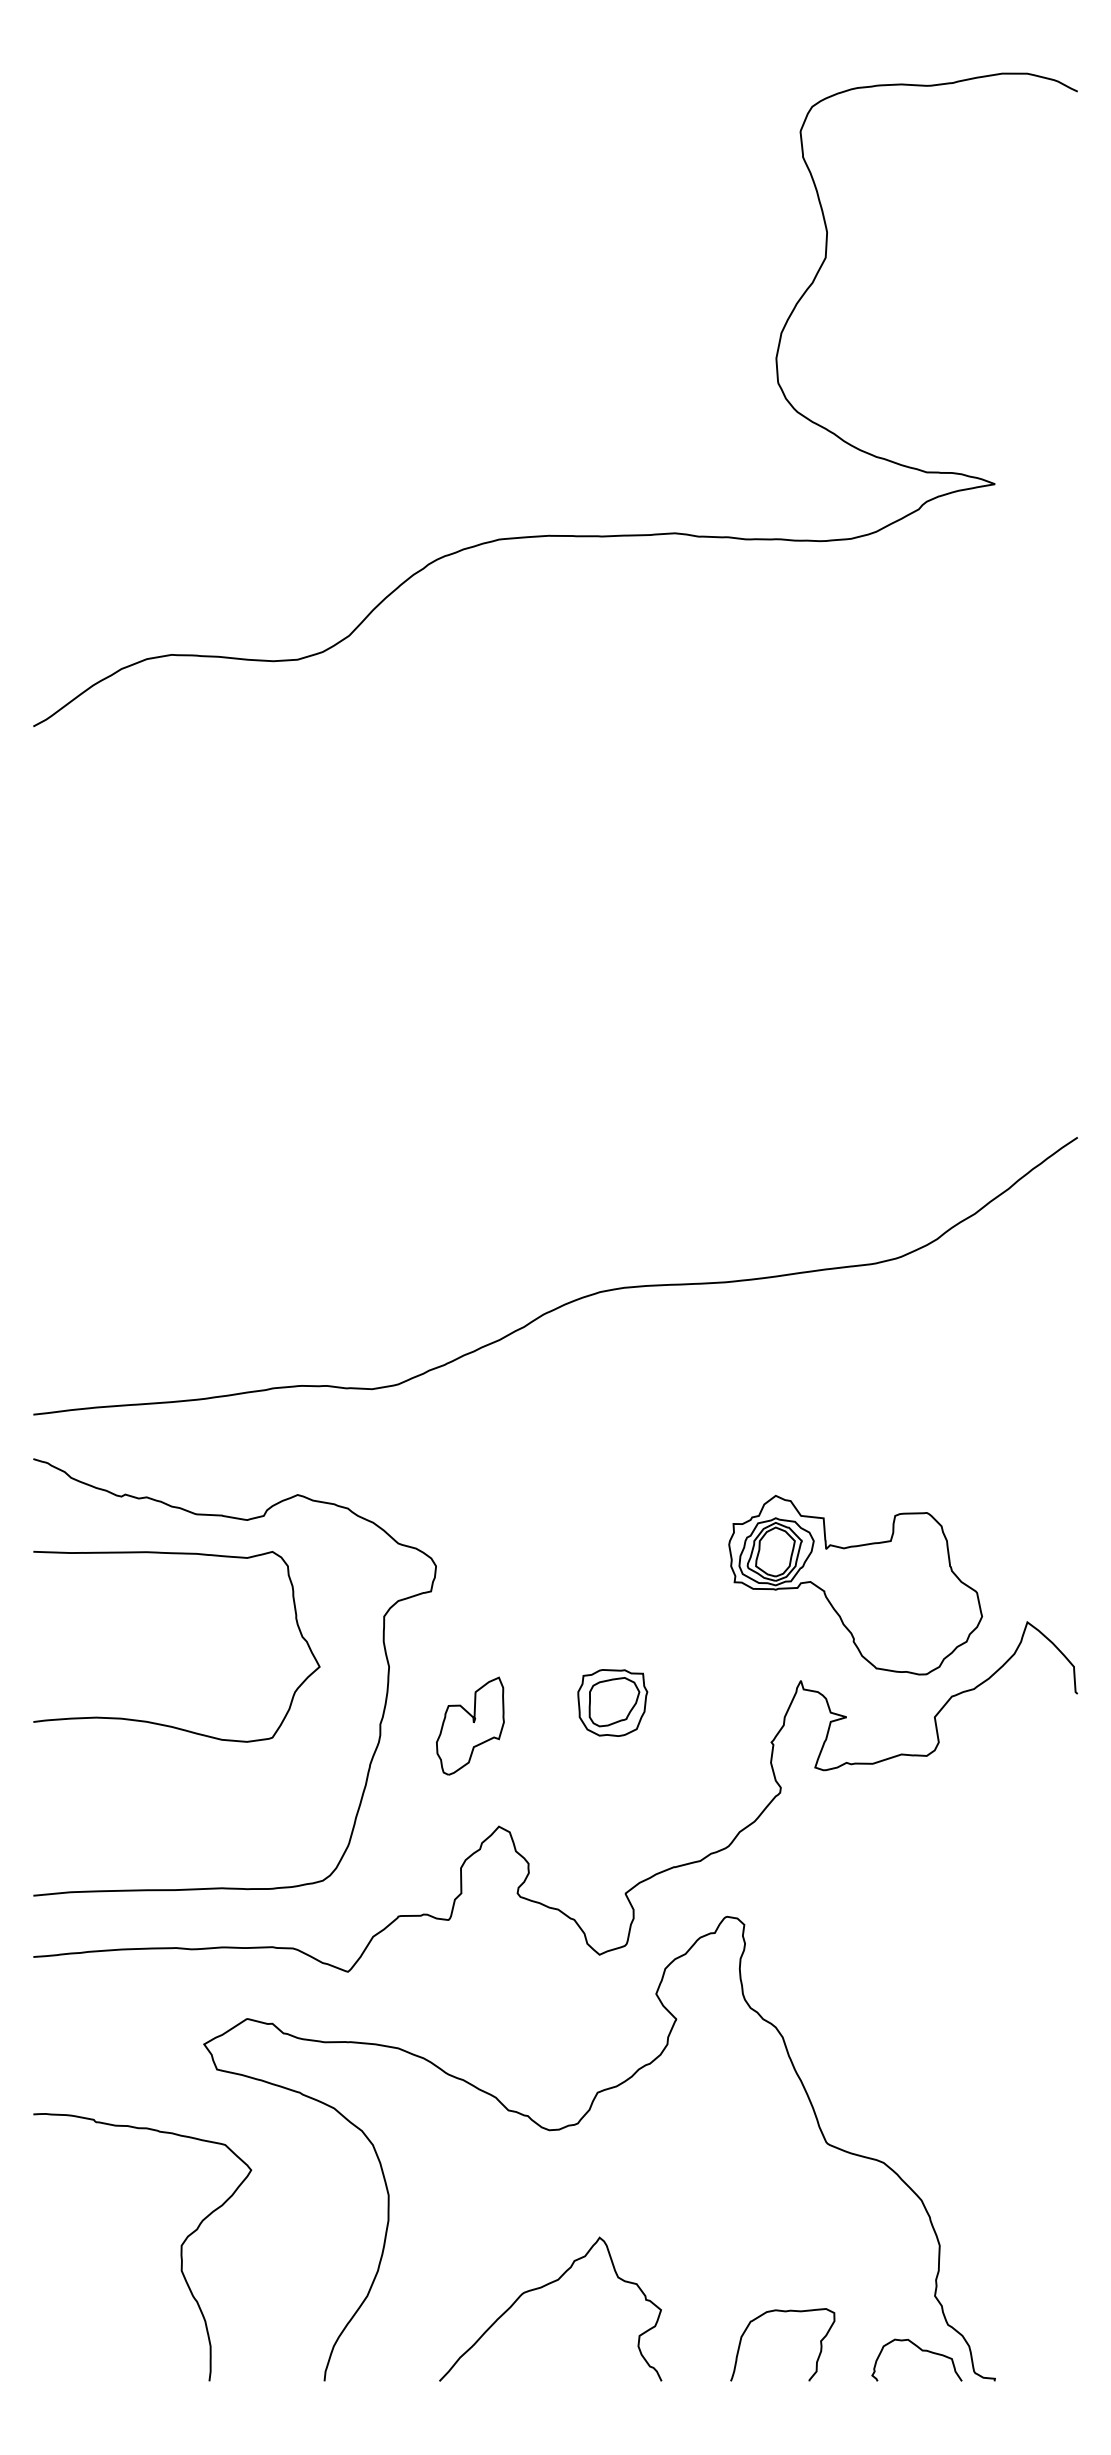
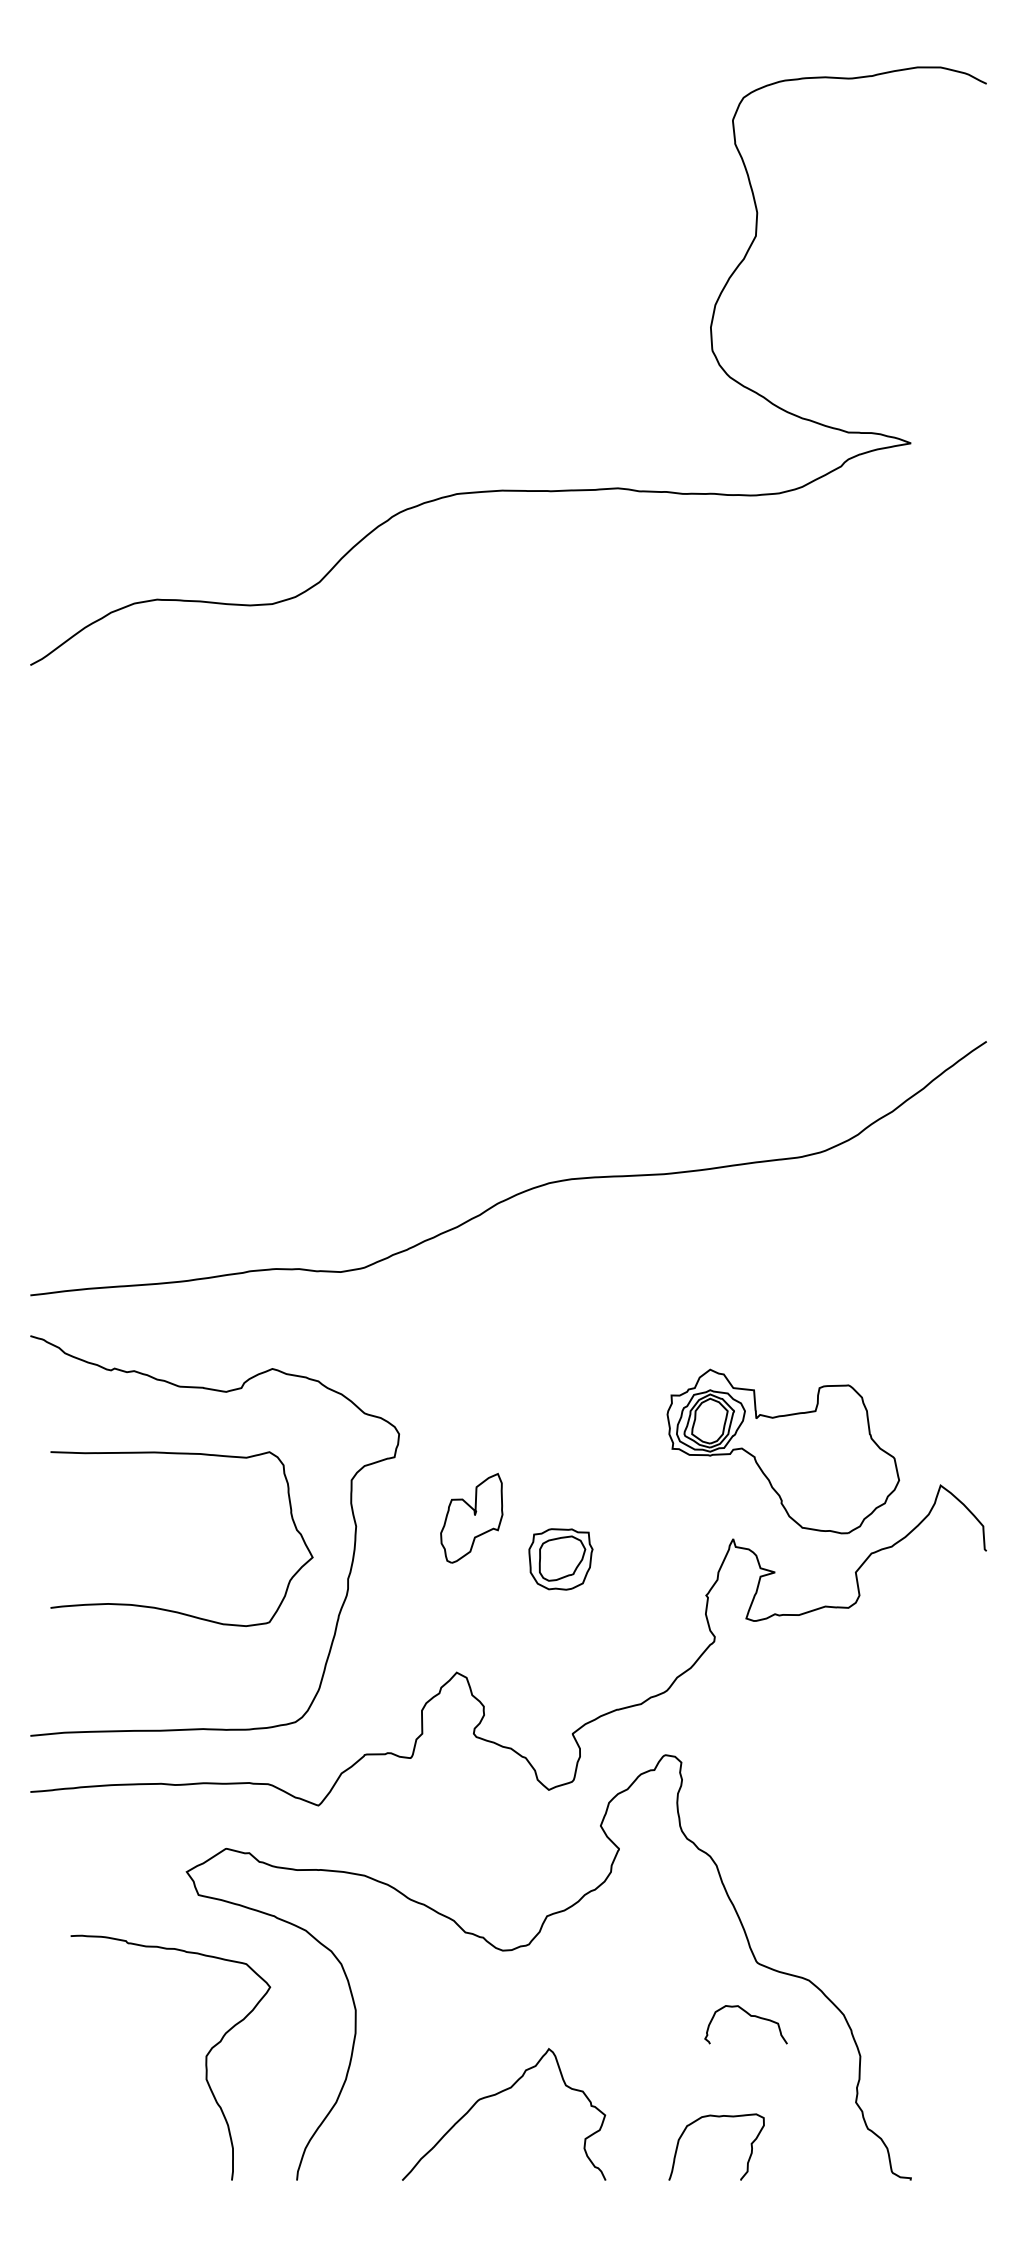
curve: (161, 1723) -> (167, 1609), moved
part: (470, 1725) -> (471, 1517), moved
curve: (180, 2247) -> (205, 2058), moved
curve: (920, 2350) -> (749, 2015), moved

